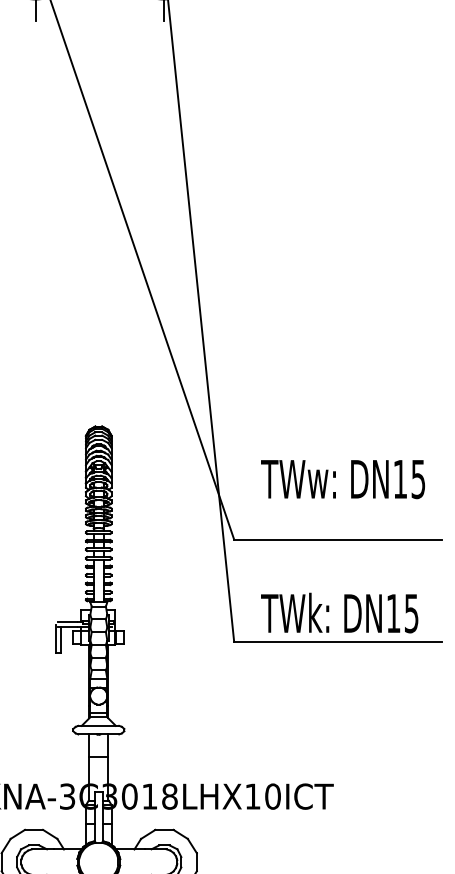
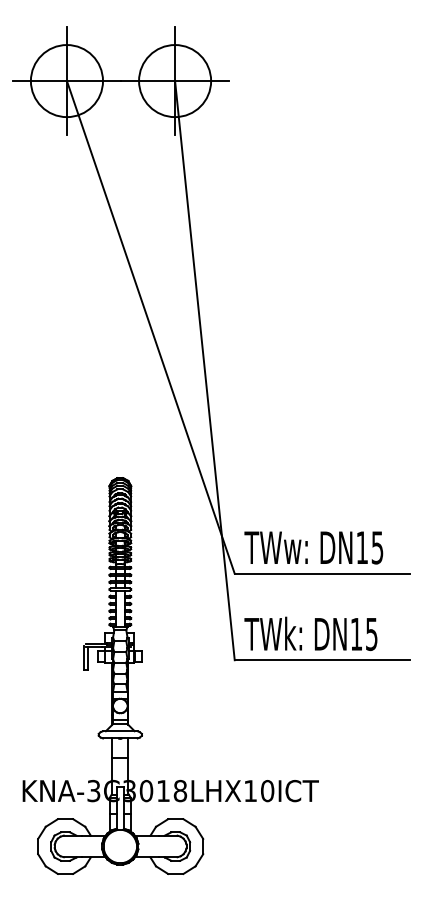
text: (342, 478) -> (313, 547), moved
text: (339, 612) -> (310, 633), moved

